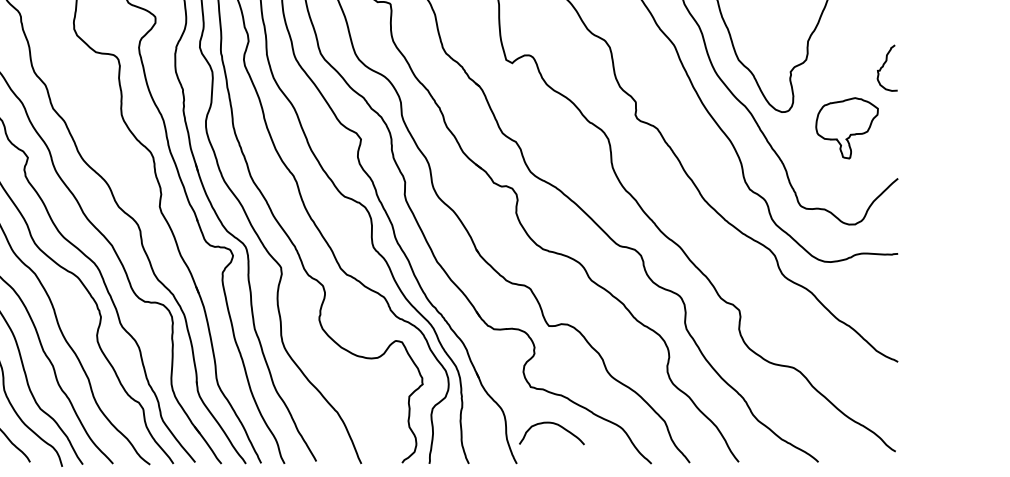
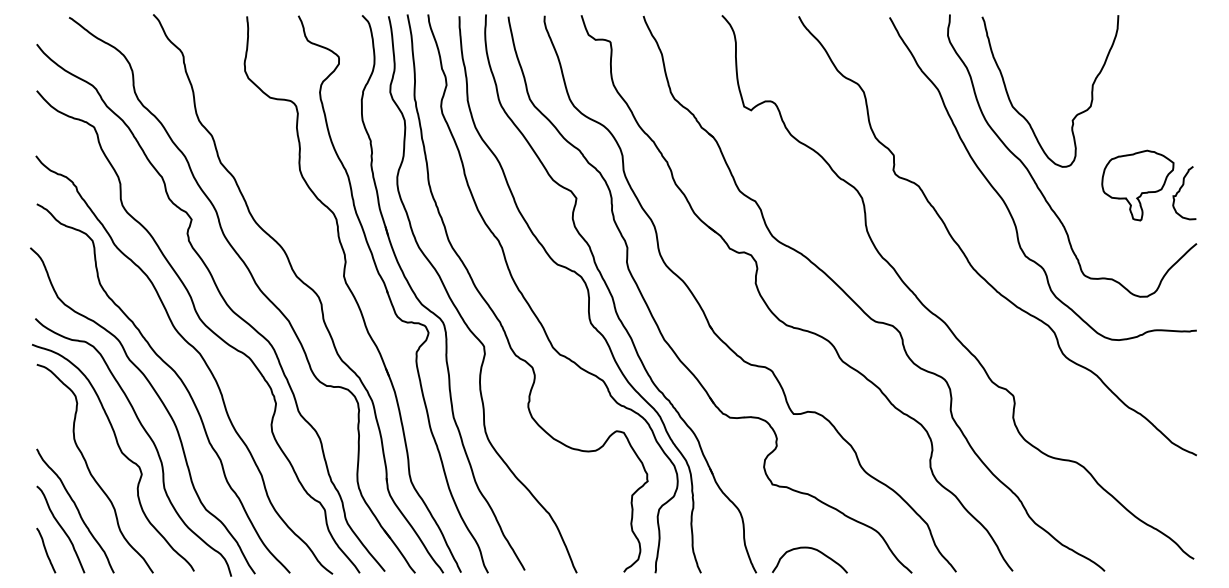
curve: (883, 66) -> (1180, 191), moved
curve: (553, 424) -> (811, 549), moved

